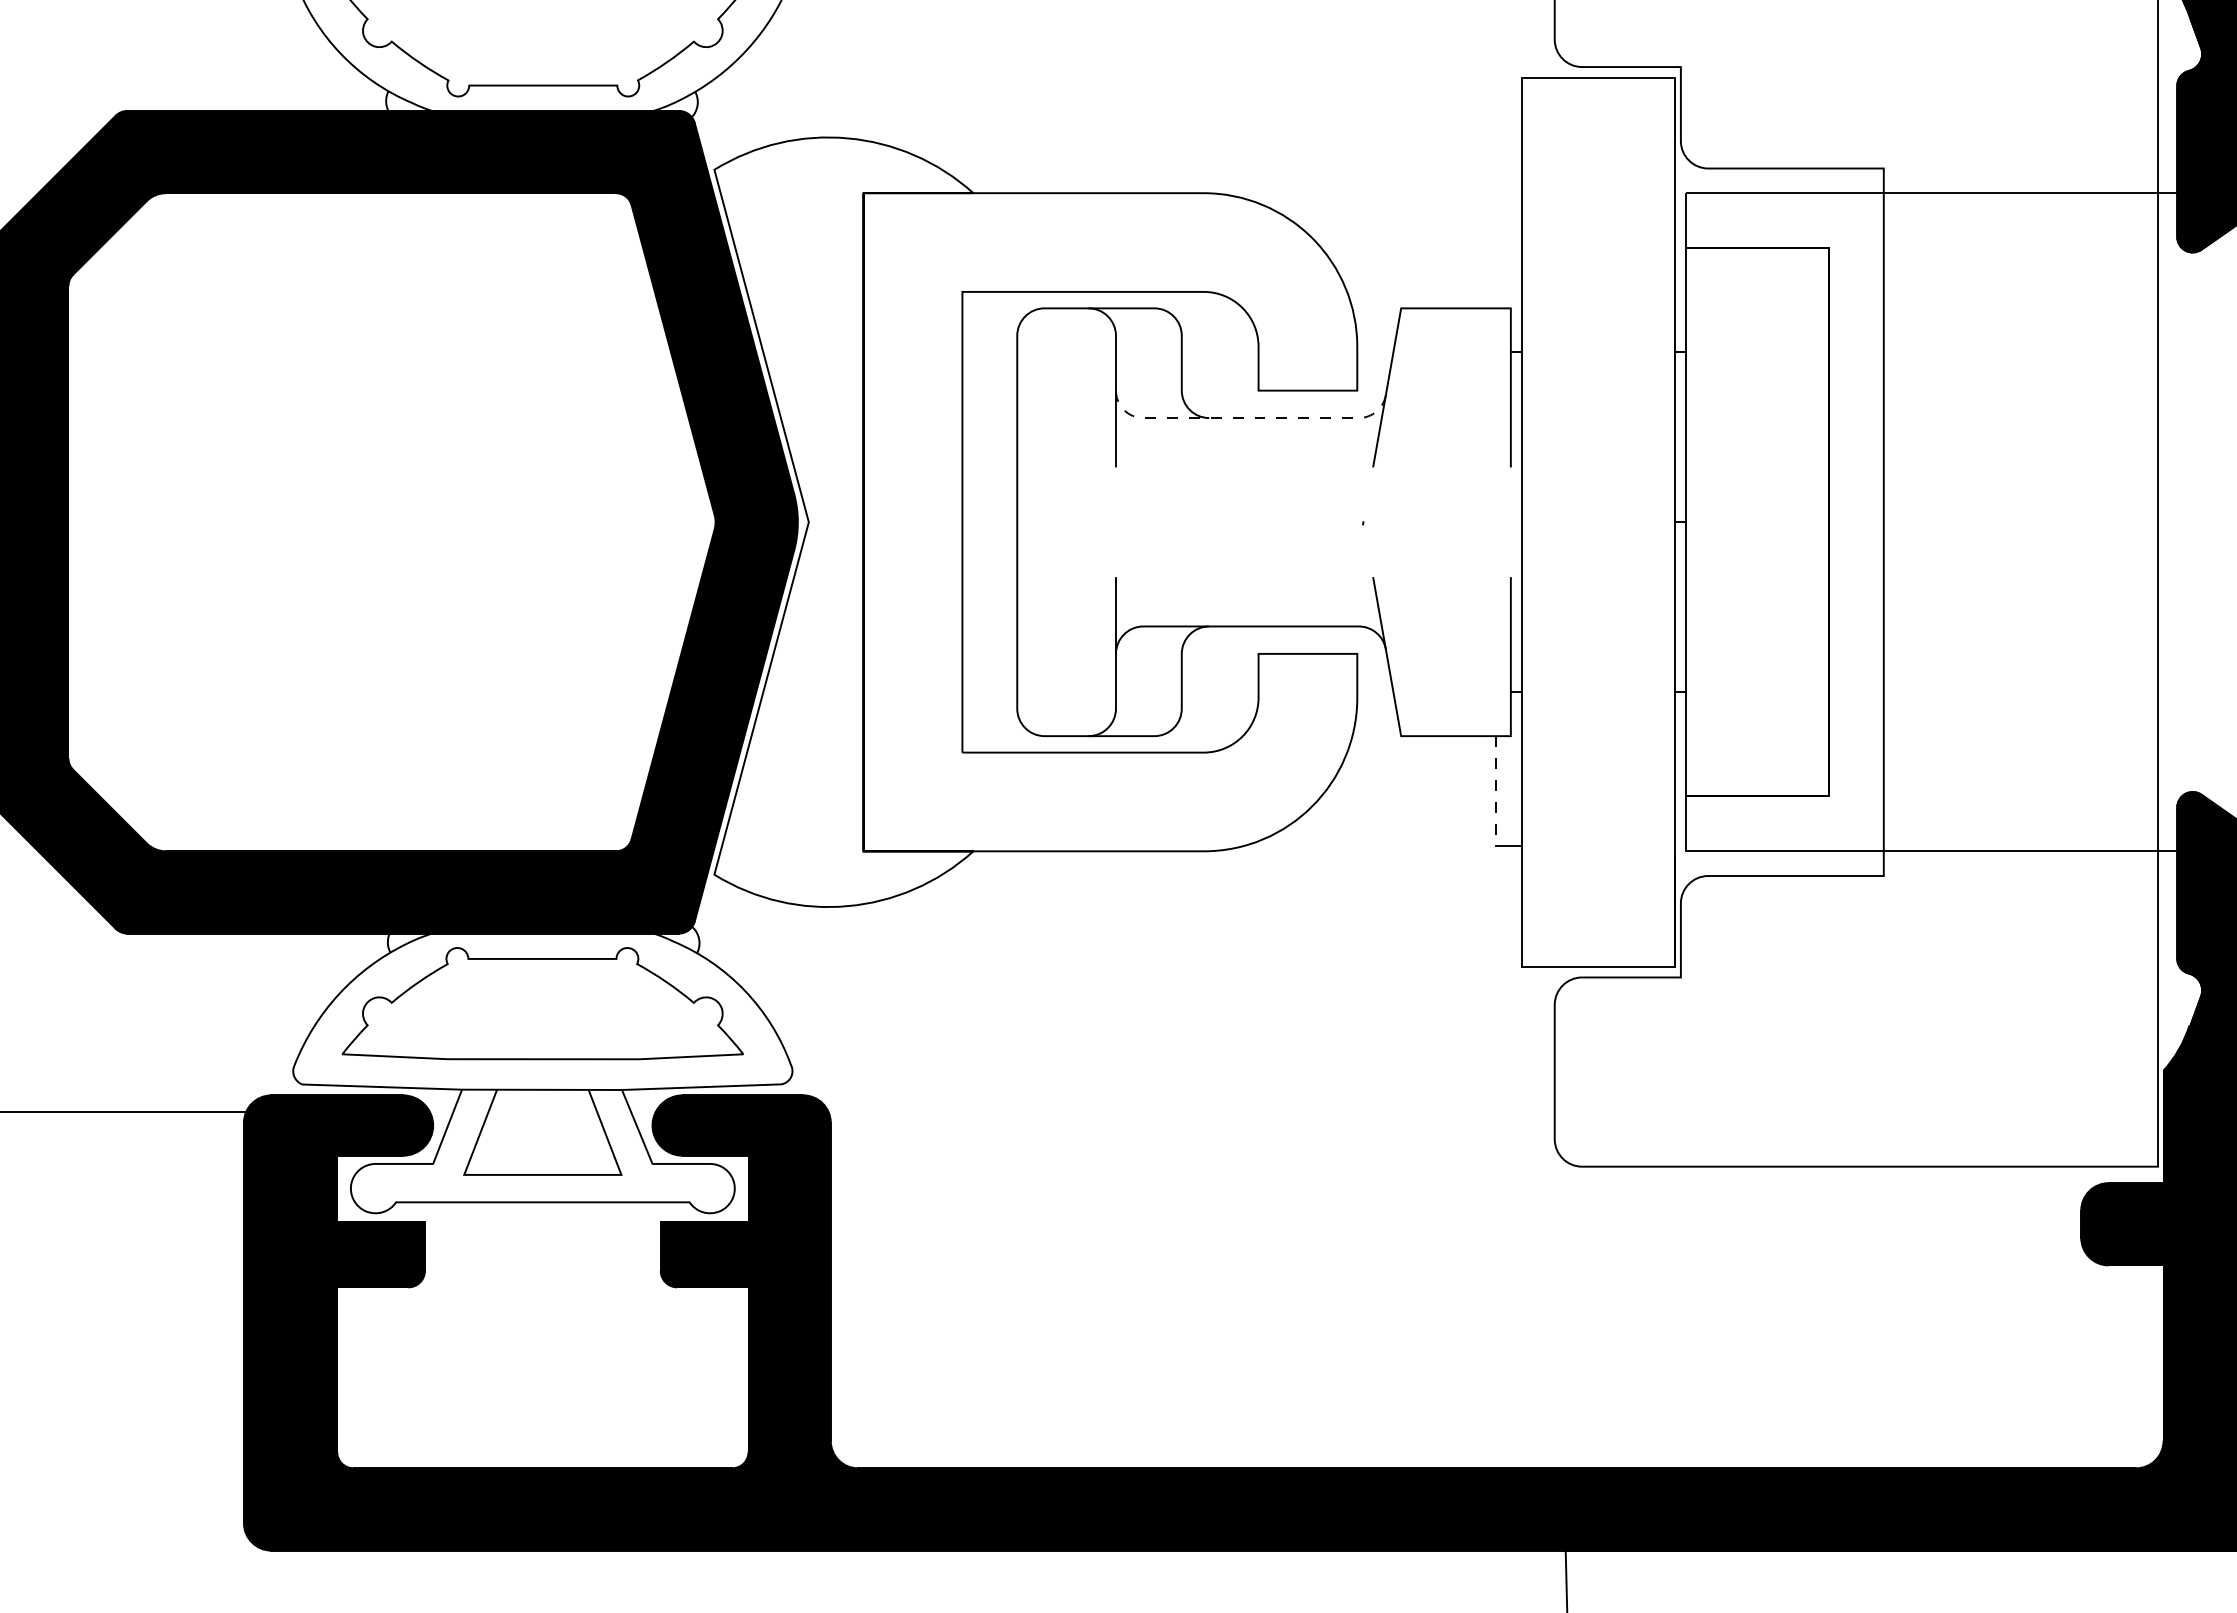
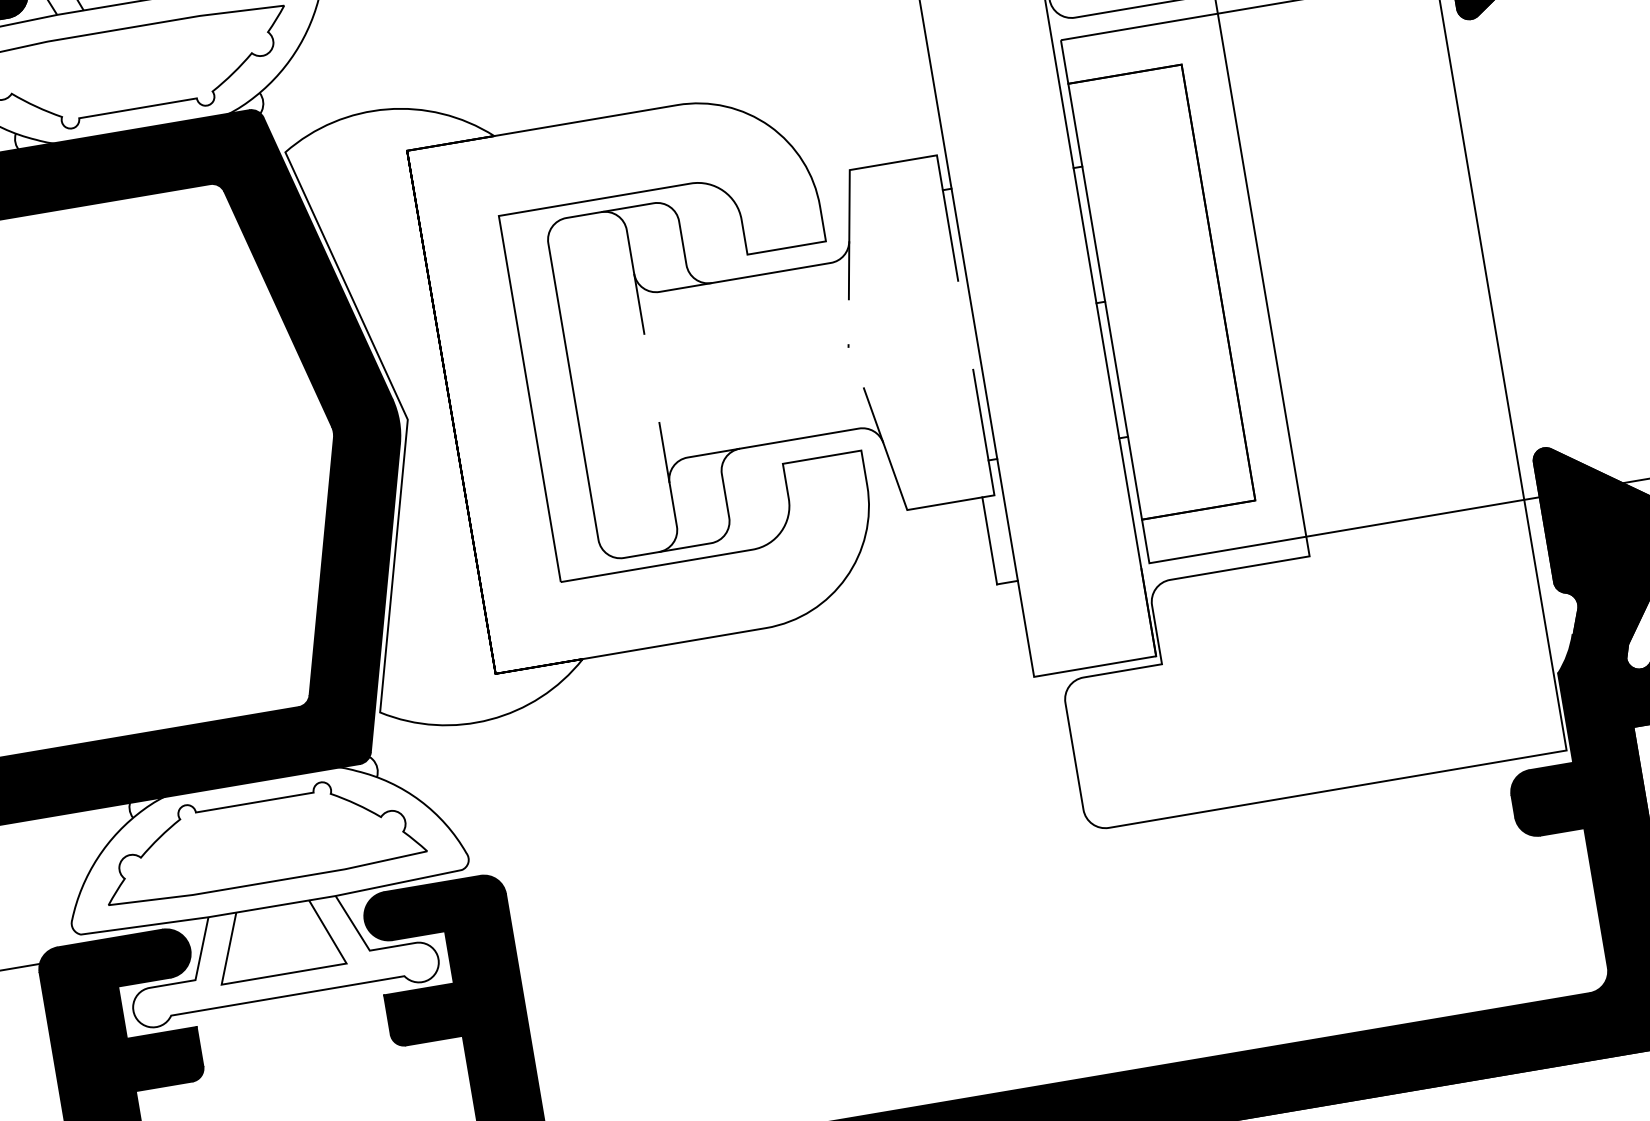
line: (1245, 418) -> (740, 278), dashed -> solid
line: (1495, 790) -> (989, 540), dashed -> solid

